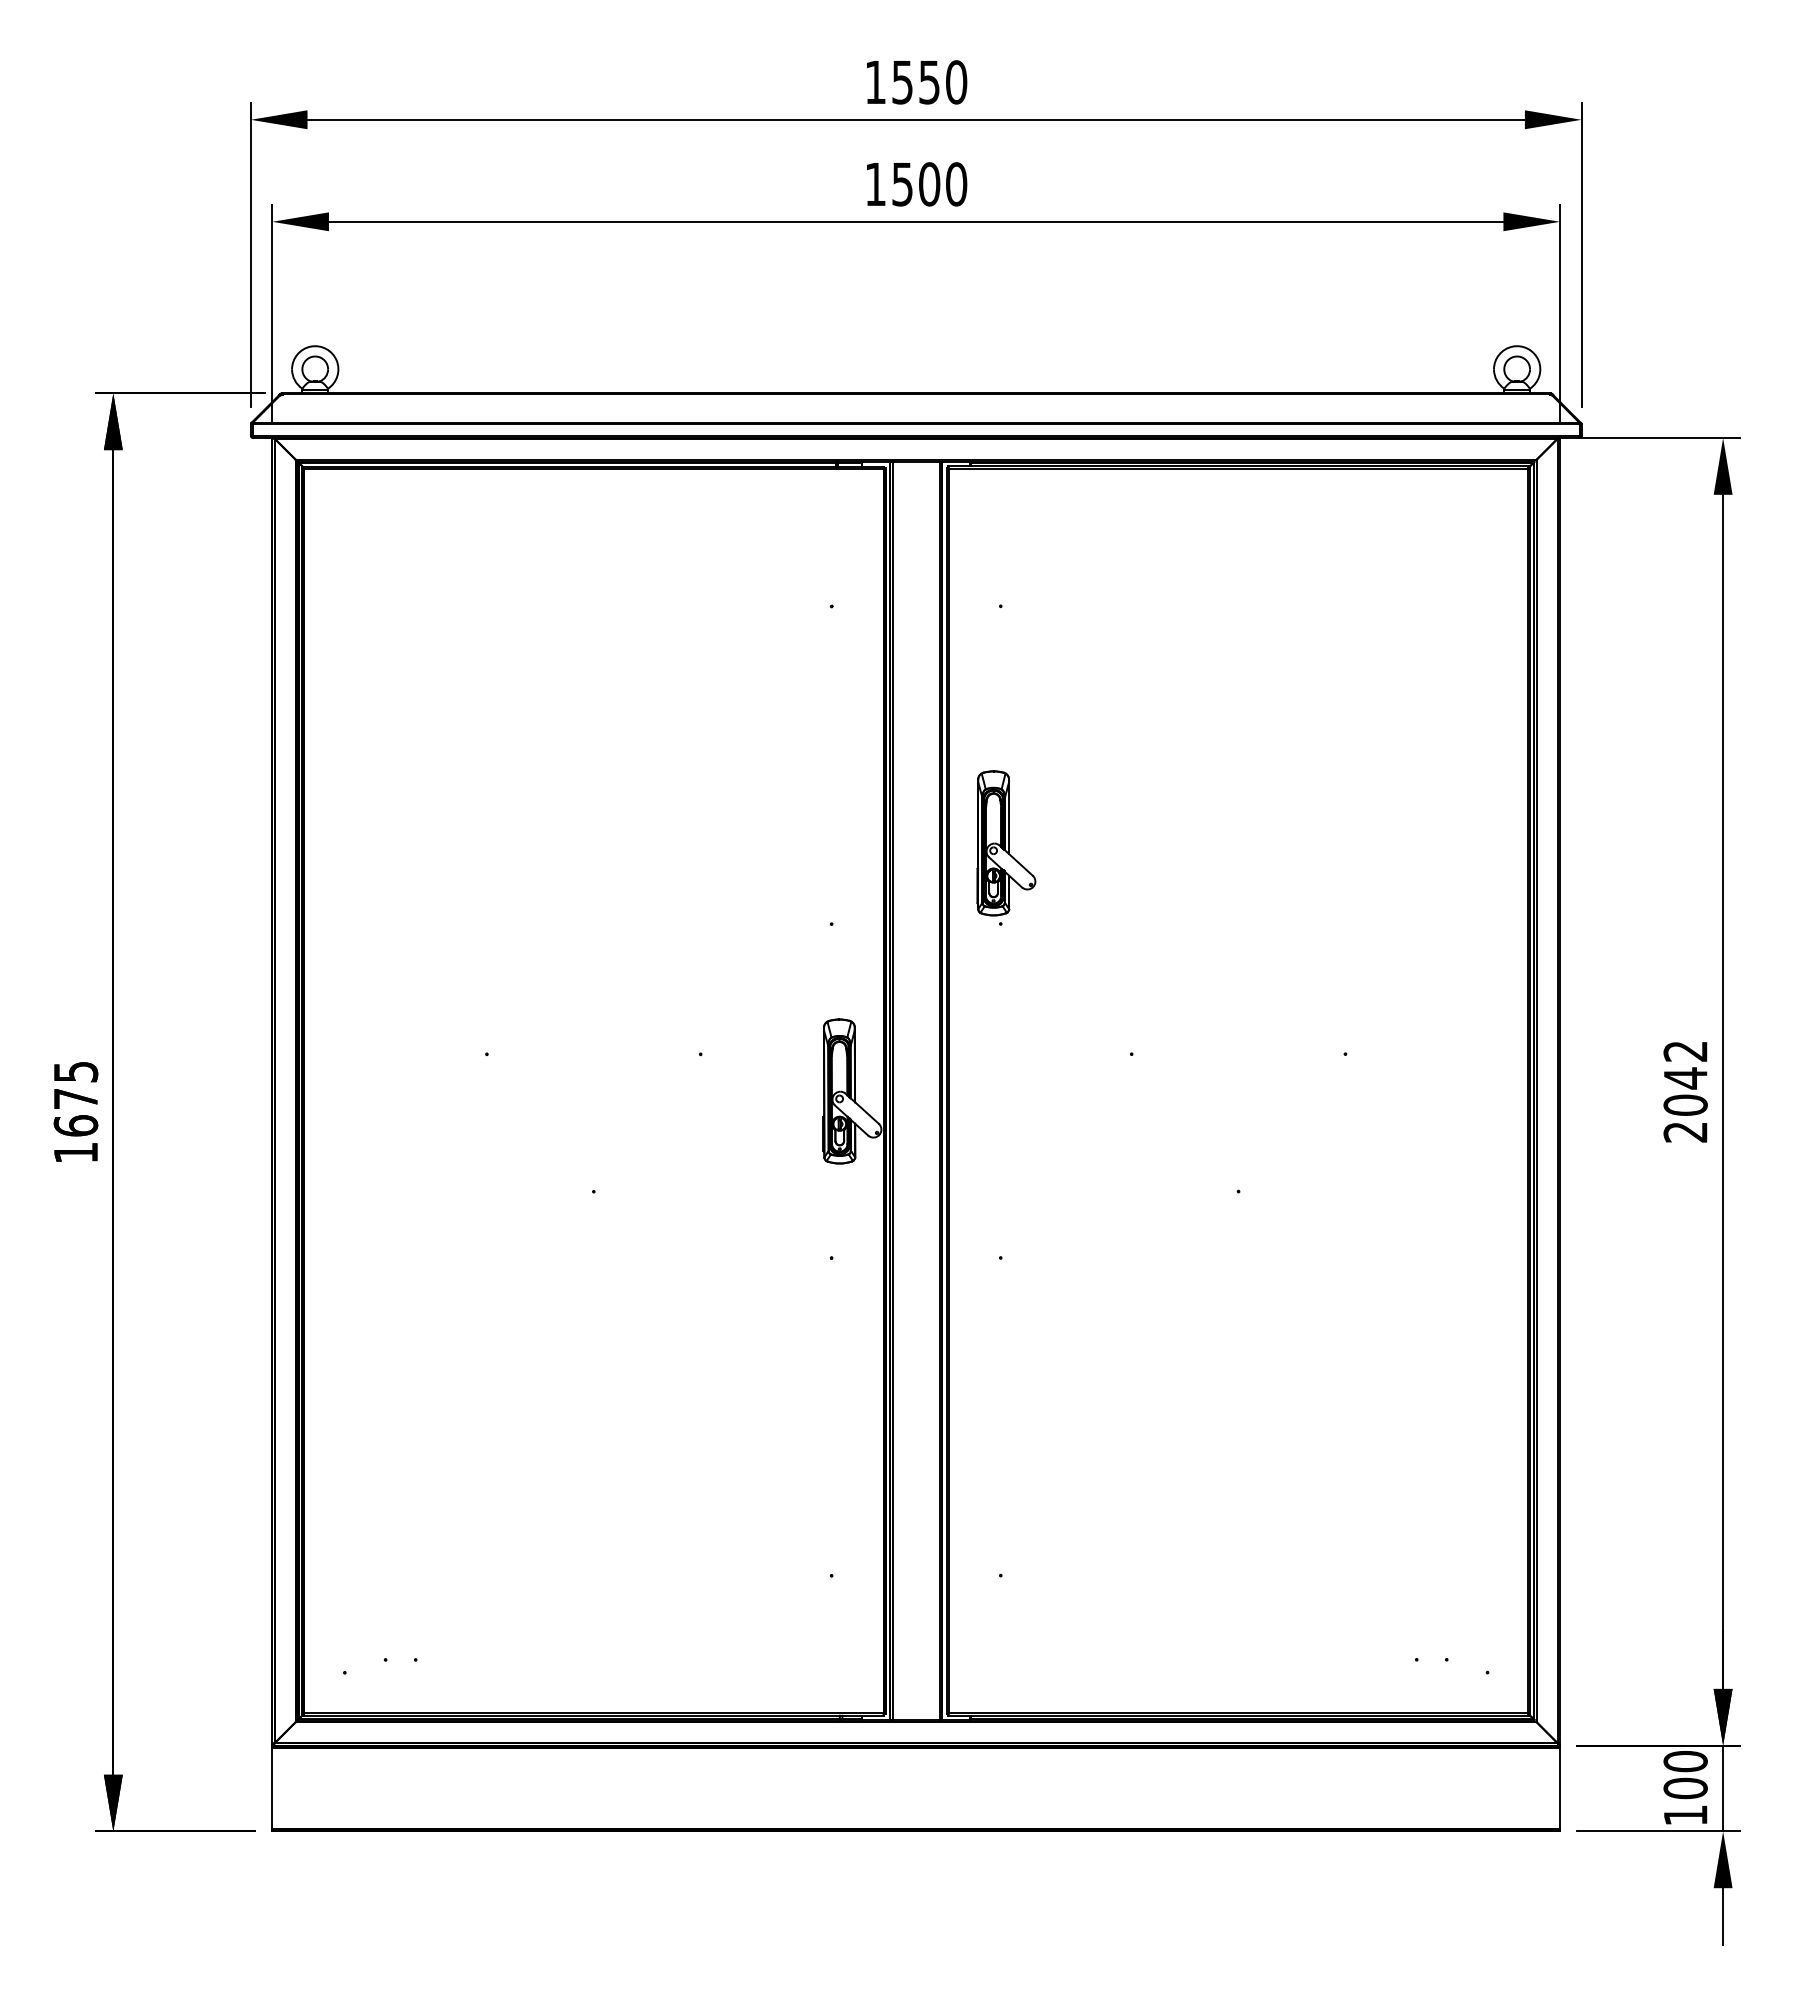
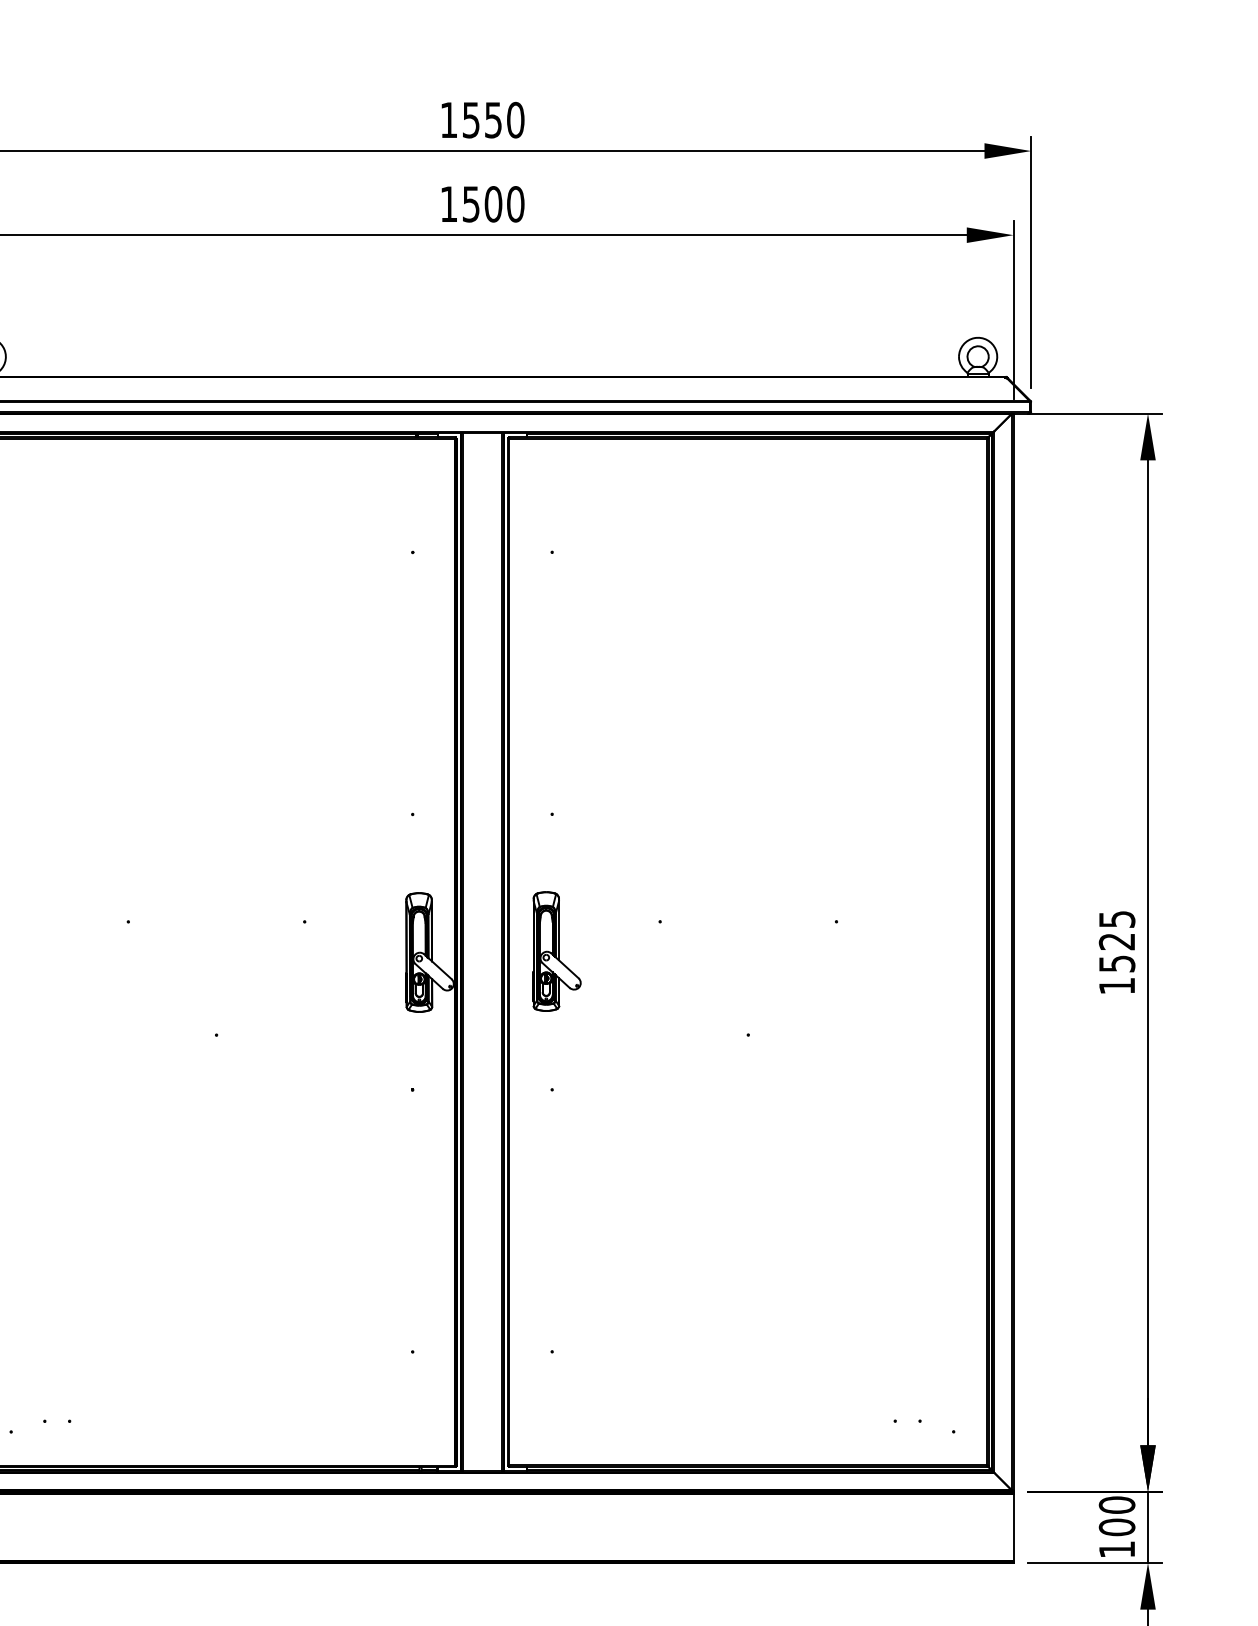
part: (1006, 843) -> (556, 951), moved
text: (1685, 1091) -> (1116, 952), 2042 -> 1525

